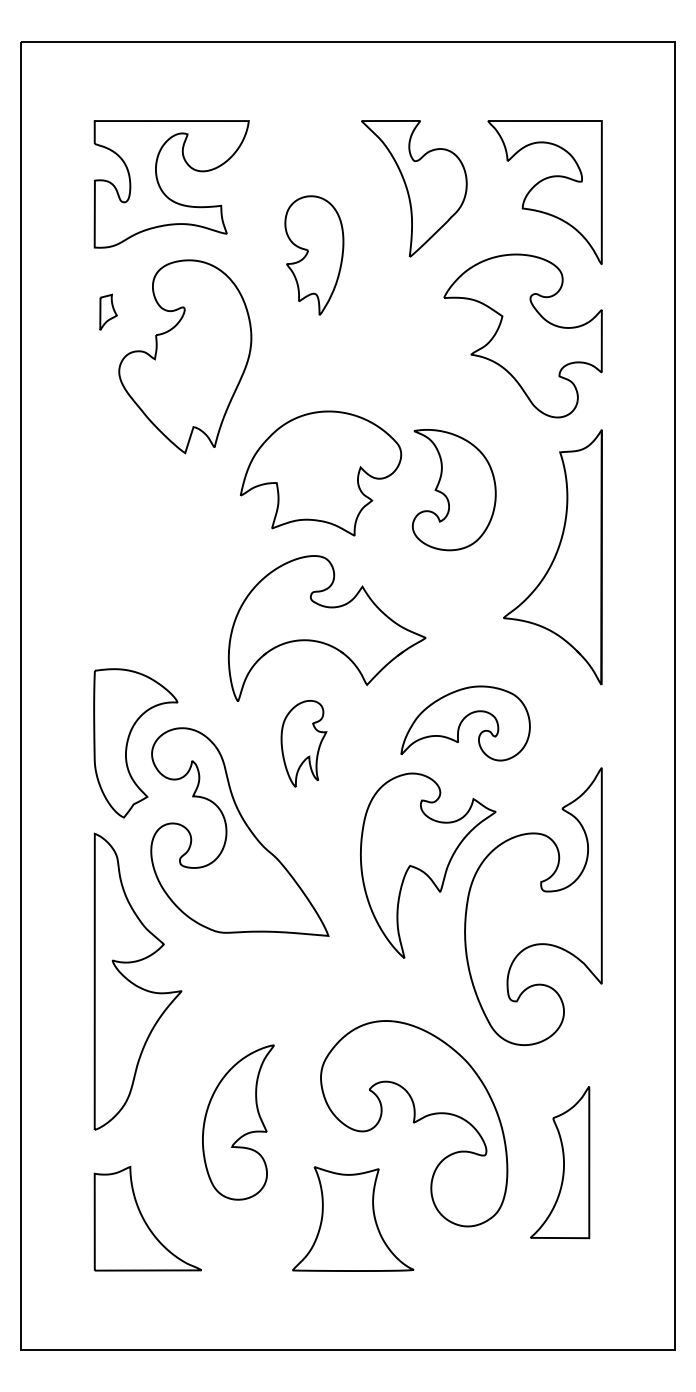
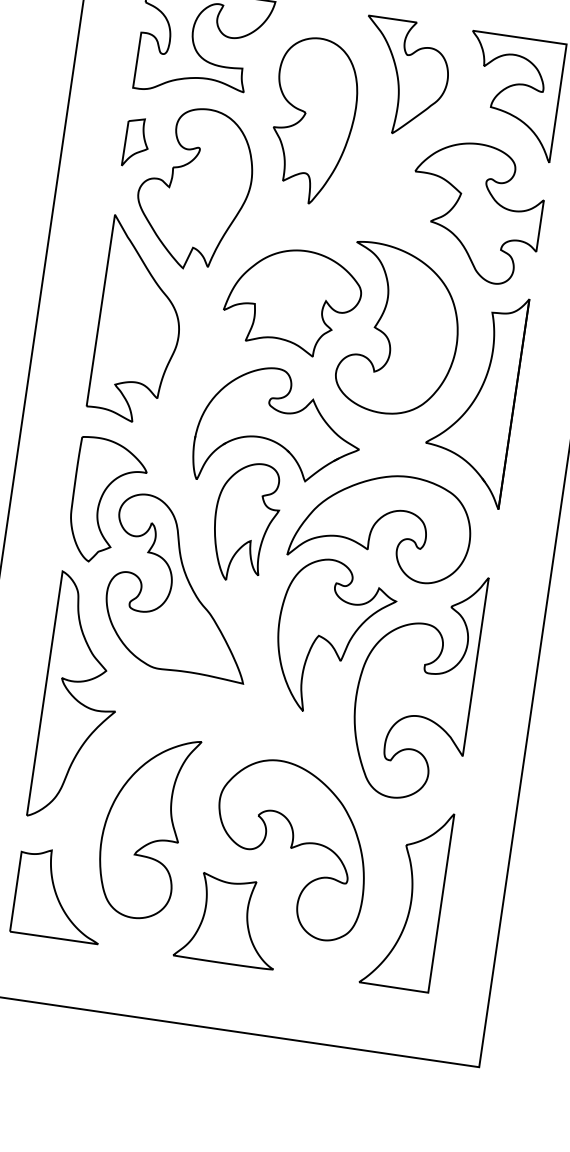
part: (314, 255) -> (313, 120), size x1.67
part: (108, 312) -> (136, 143), size x1.67
part: (454, 489) -> (400, 330), size x1.67
part: (142, 523) -> (139, 321), added
part: (465, 723) -> (381, 525), size x1.67
part: (303, 743) -> (245, 522), size x1.67
part: (238, 1122) -> (146, 826), size x1.43
part: (559, 1162) -> (406, 898), size x1.43

